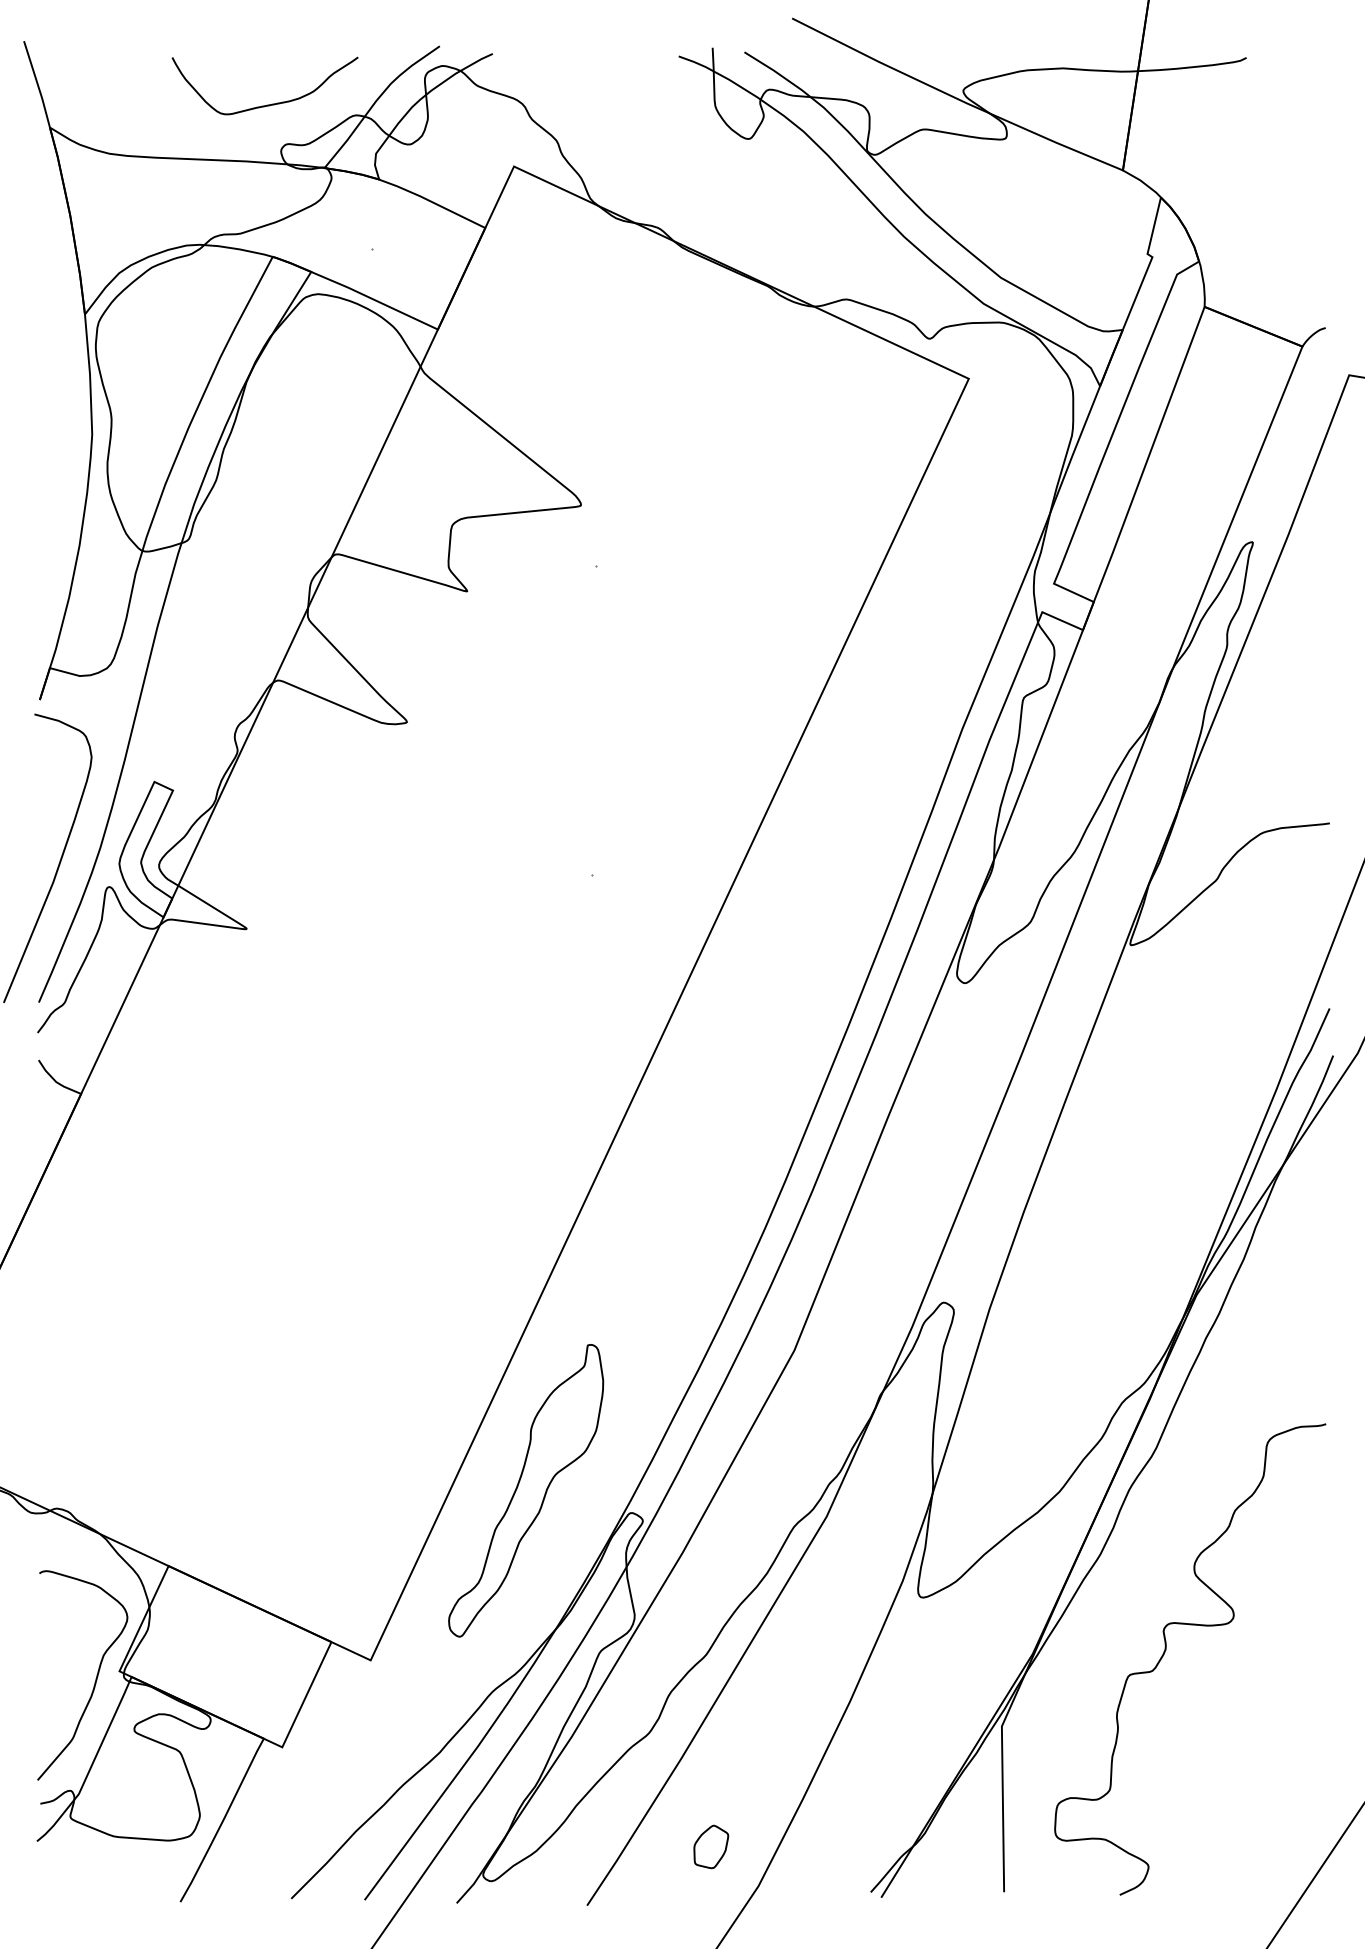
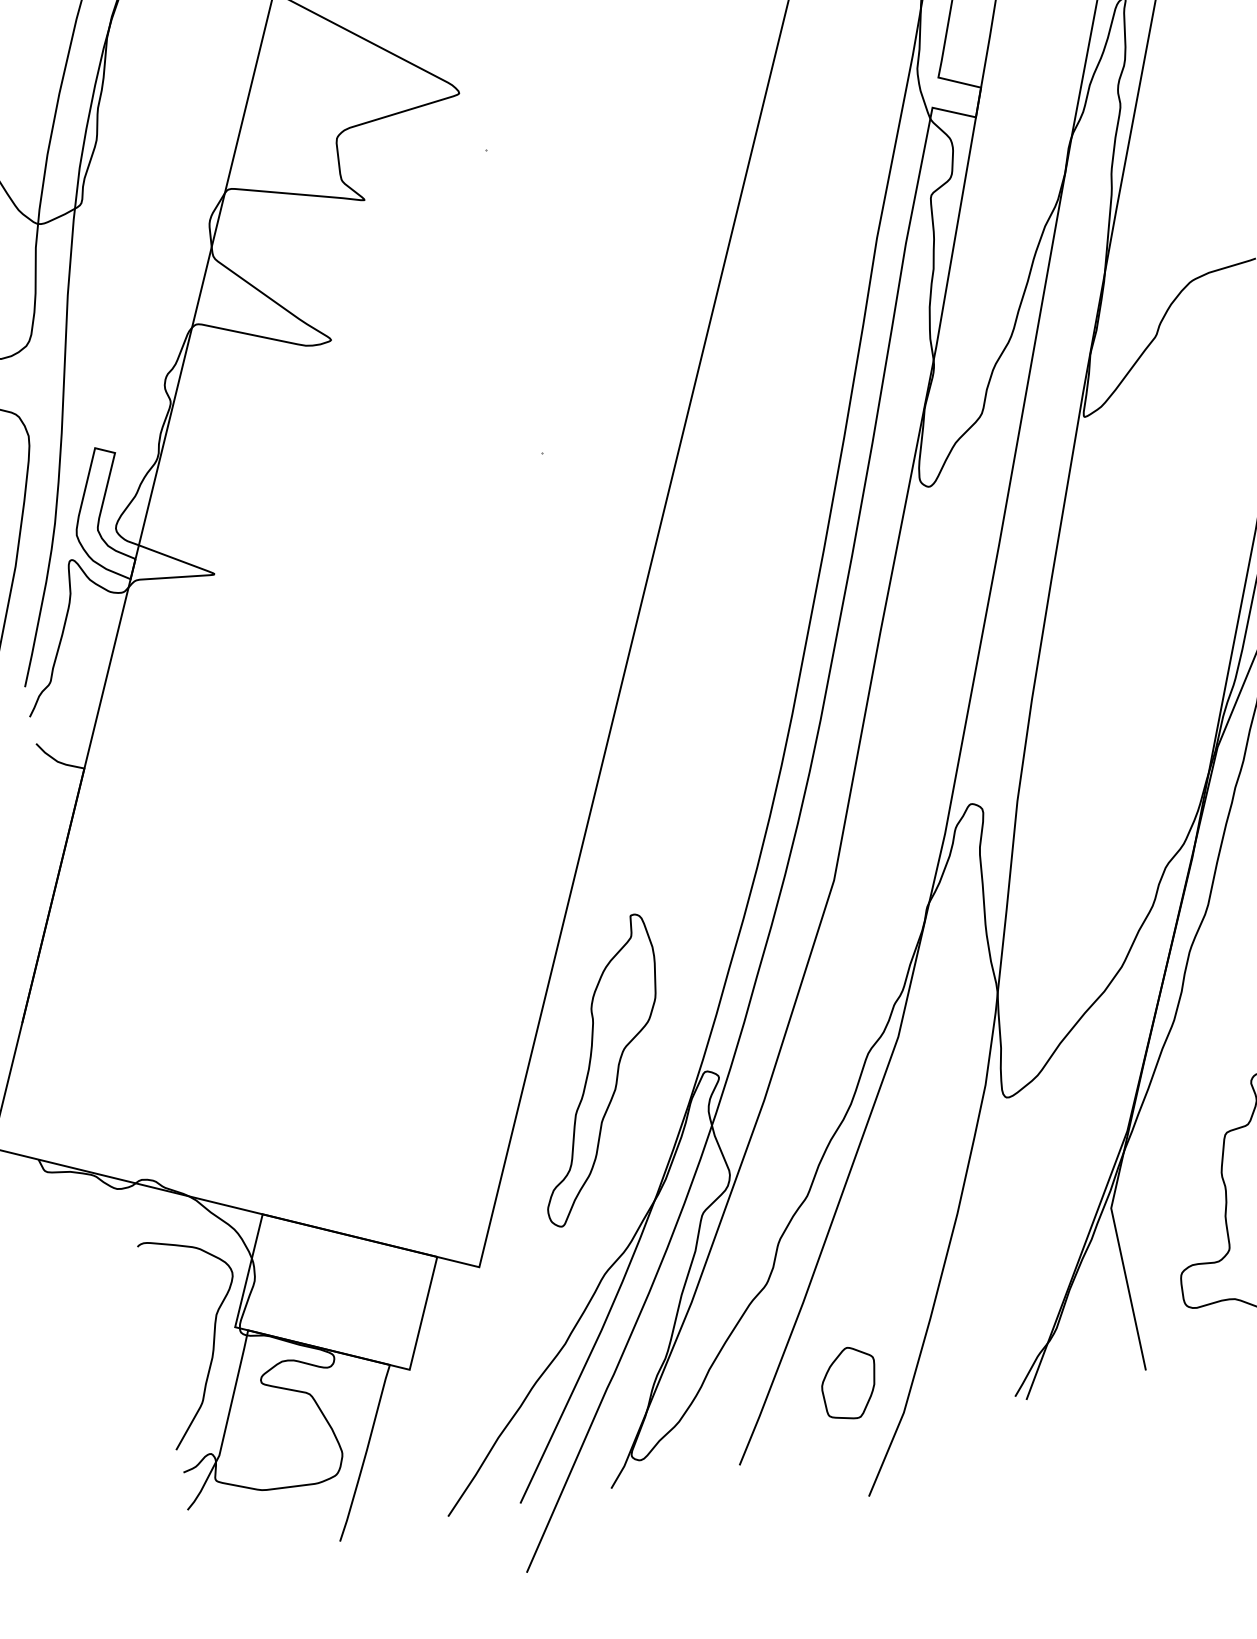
part: (711, 1846) -> (849, 1382), size x1.67

